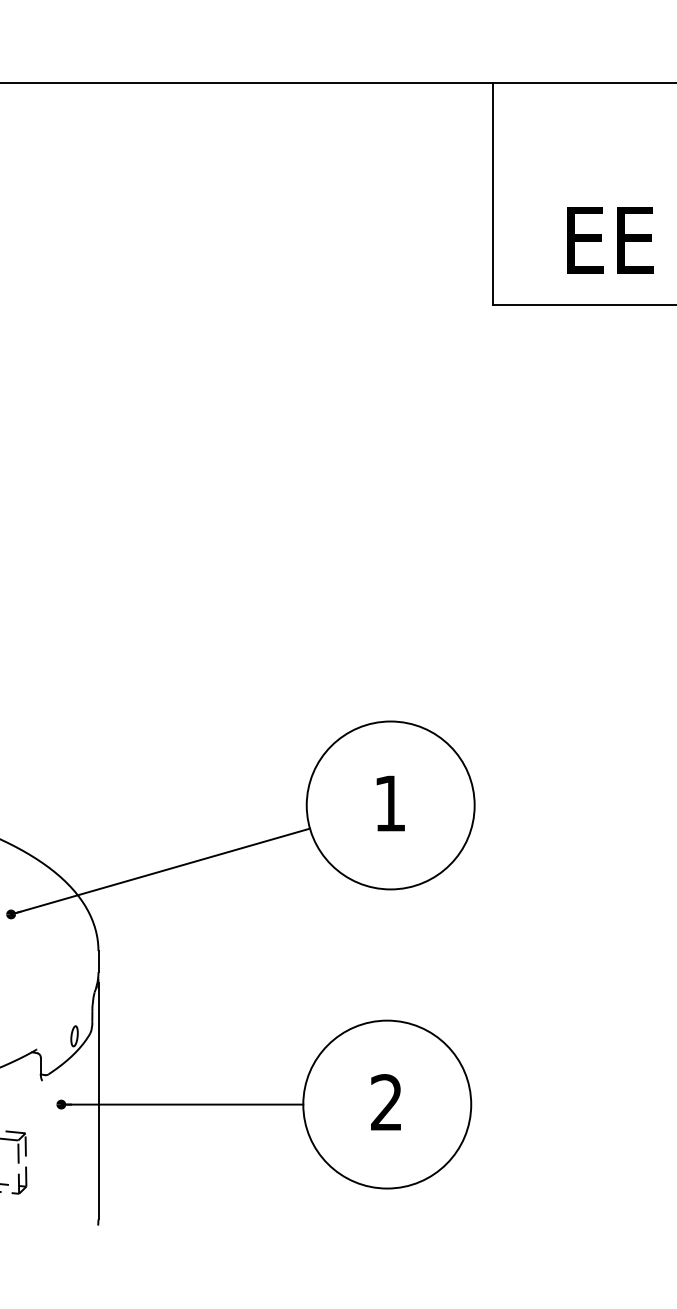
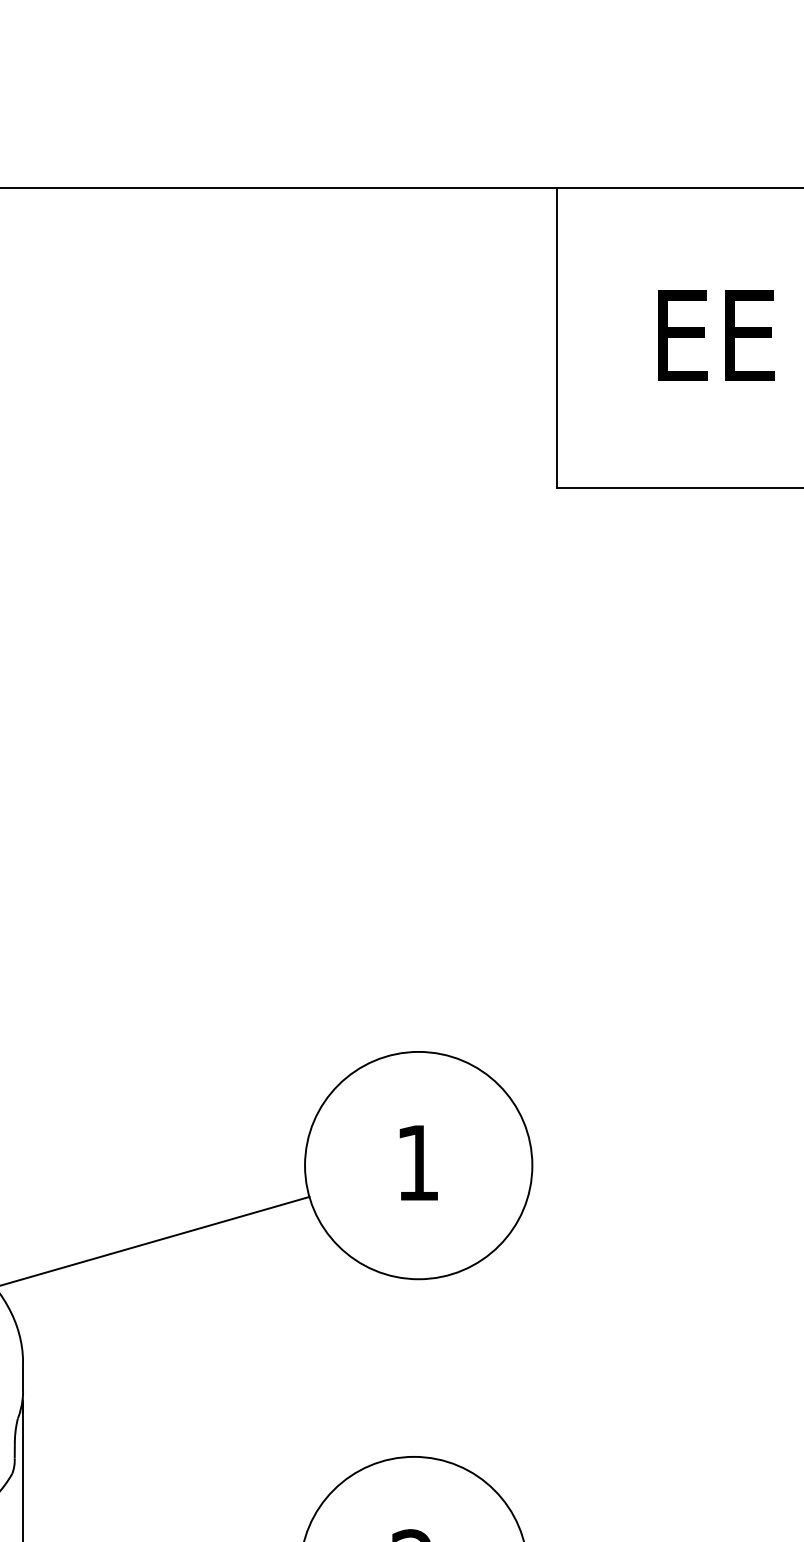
text: (610, 240) -> (716, 335), moved

